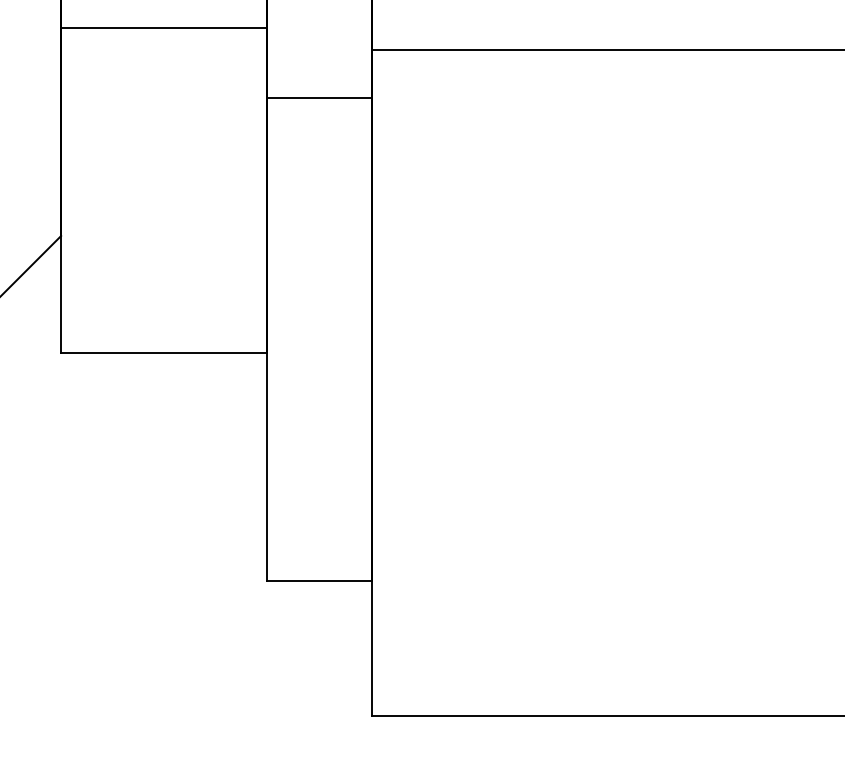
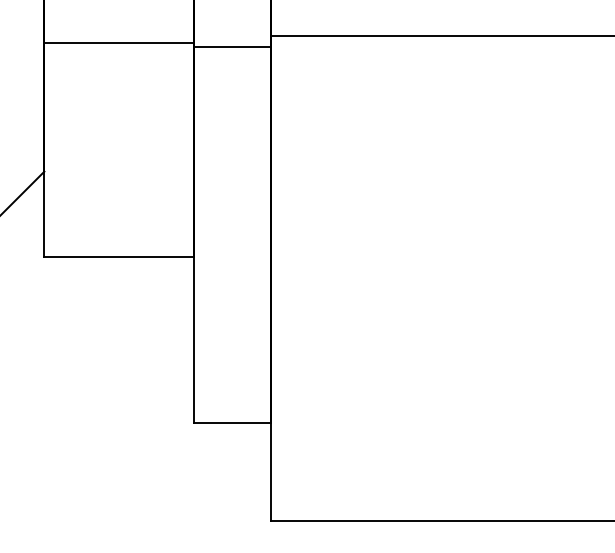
line: (164, 27) -> (119, 42), moved
line: (319, 98) -> (232, 47), moved

